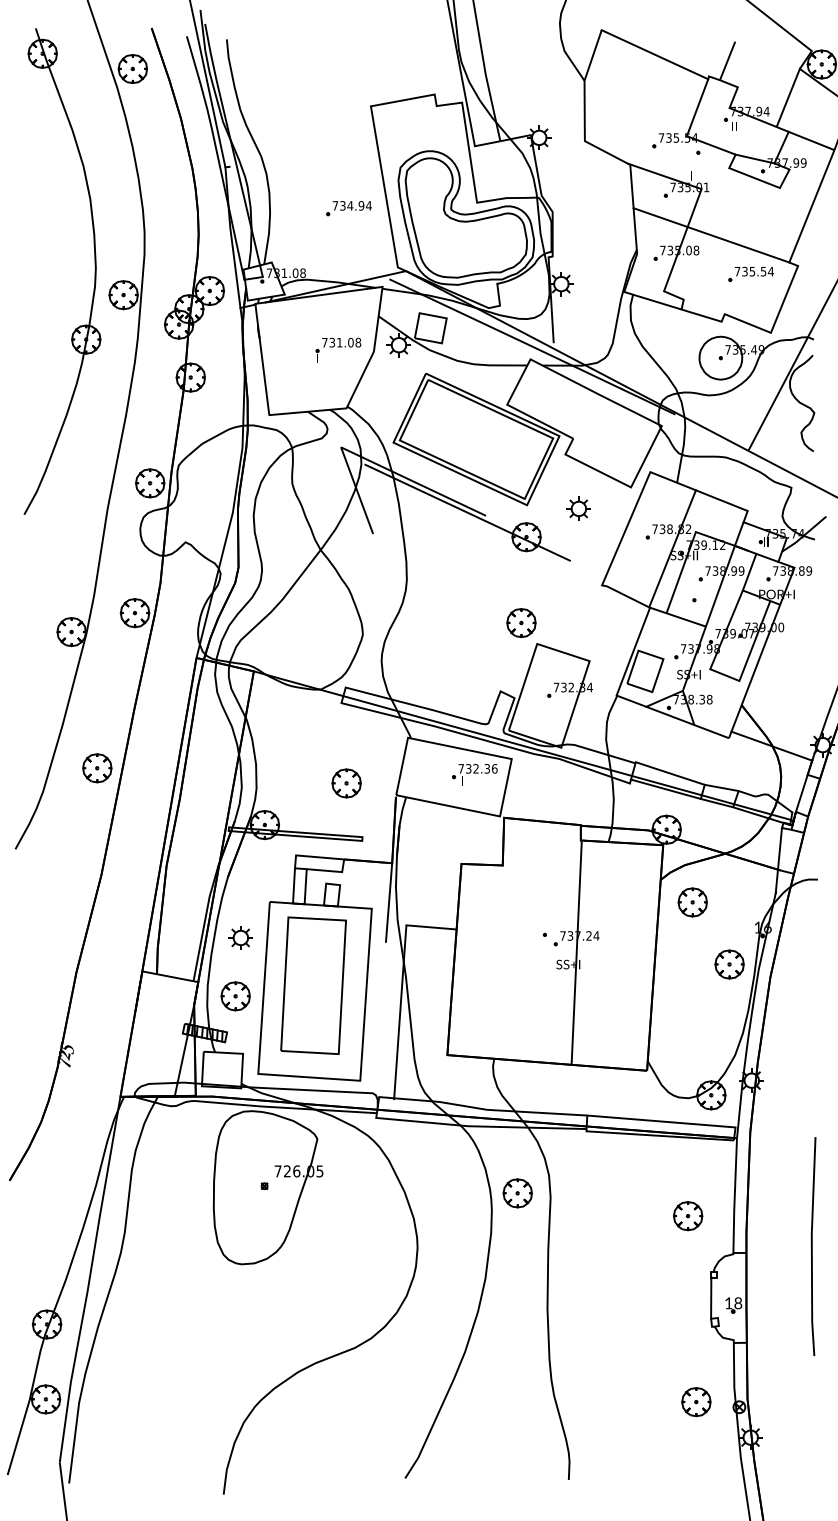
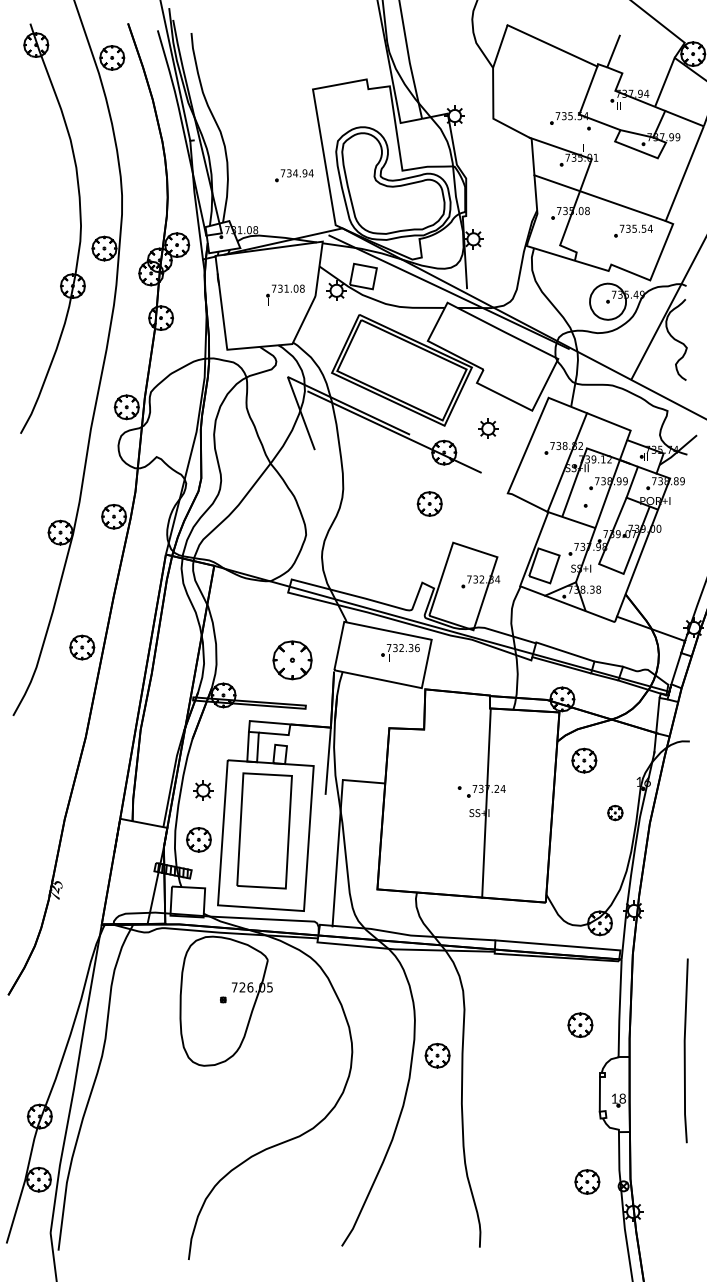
part: (521, 623) -> (429, 504), moved
part: (346, 783) -> (292, 660), size x1.6
part: (729, 964) -> (615, 813), size x0.6
part: (517, 1193) -> (437, 1055), moved

